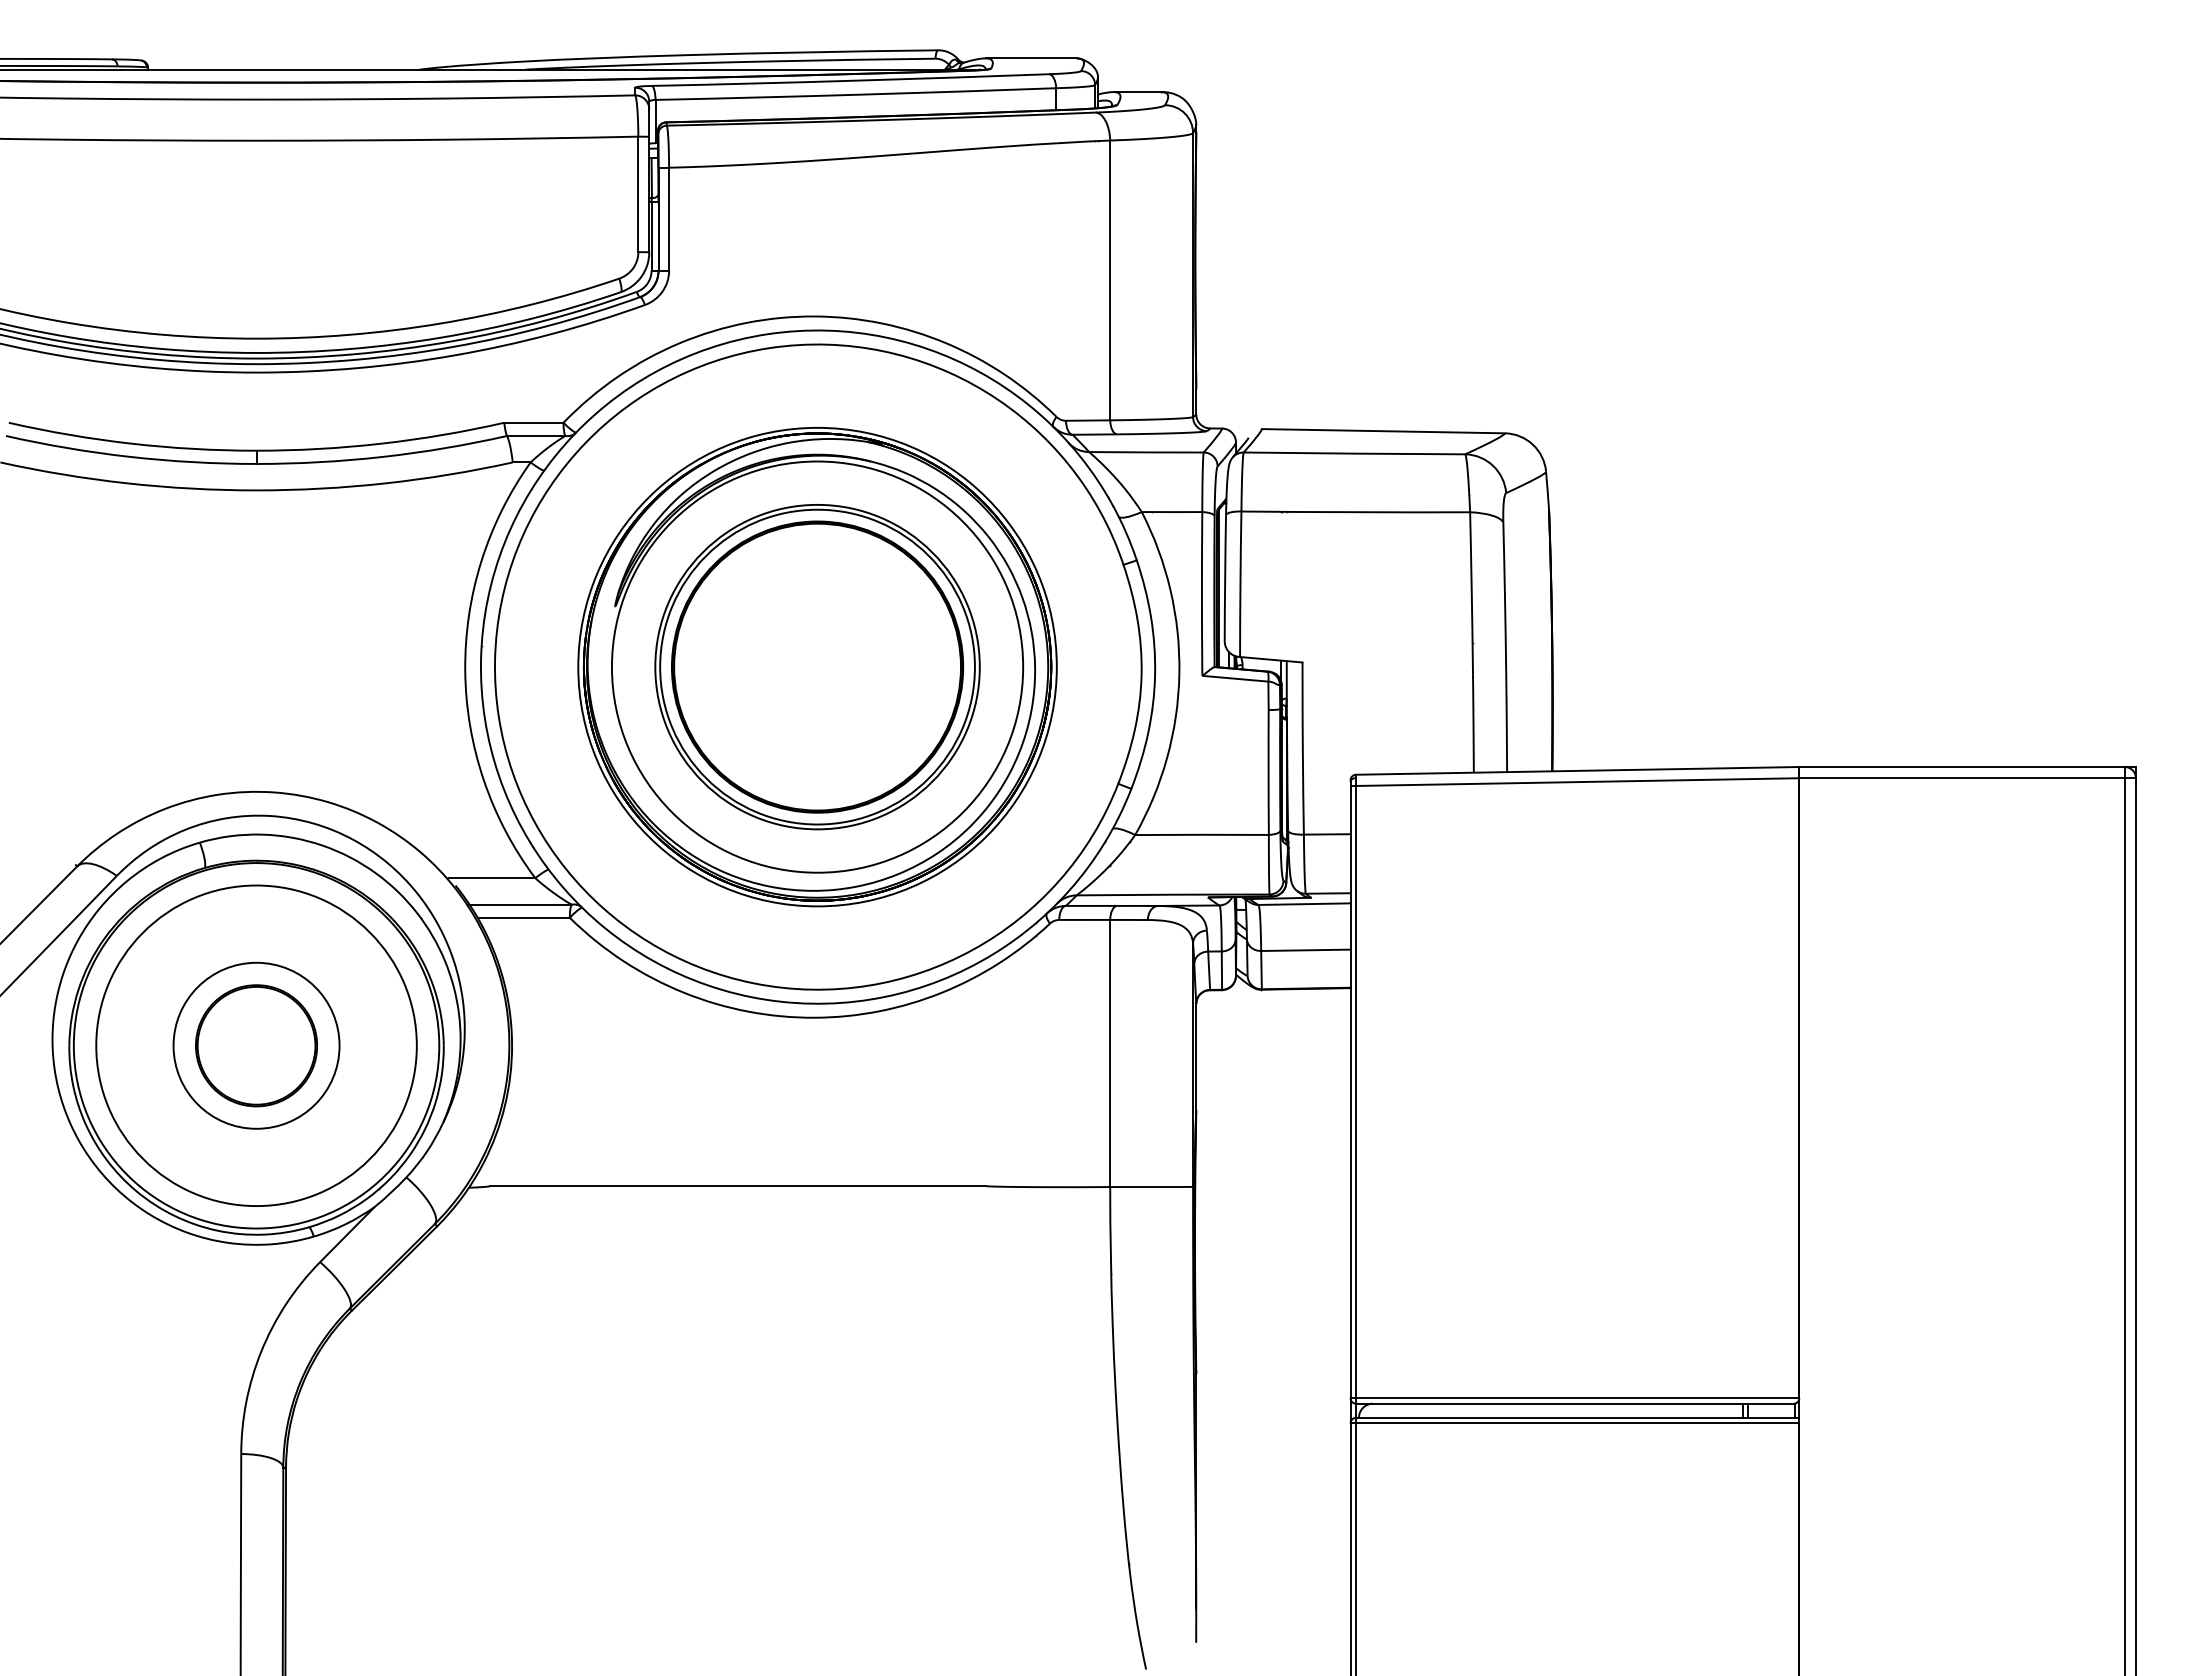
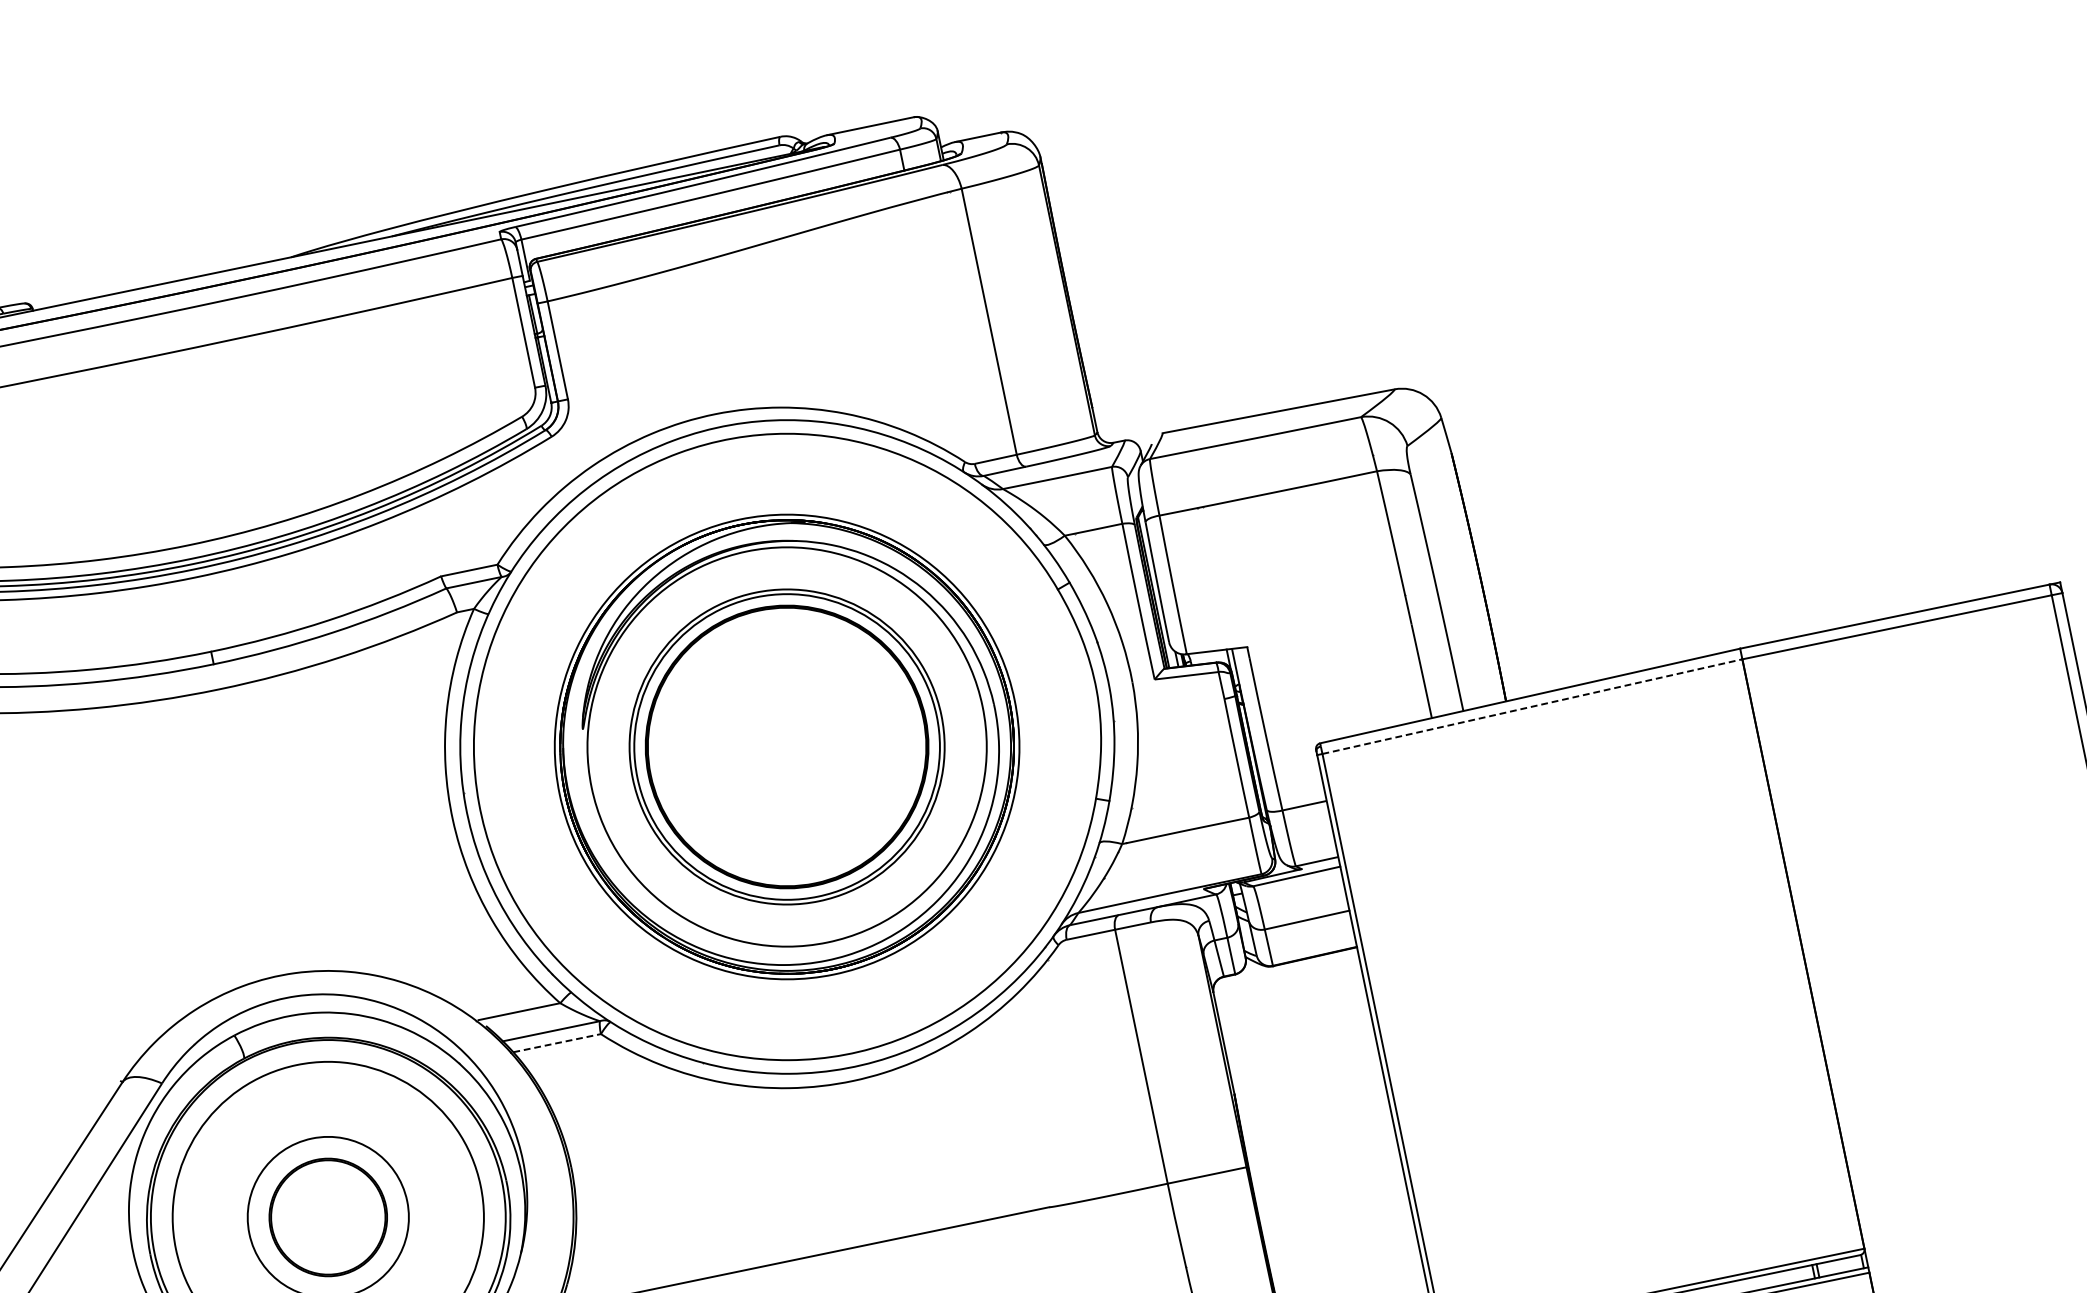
line: (1577, 782) -> (1532, 707), solid -> dashed
line: (524, 917) -> (557, 1042), solid -> dashed

